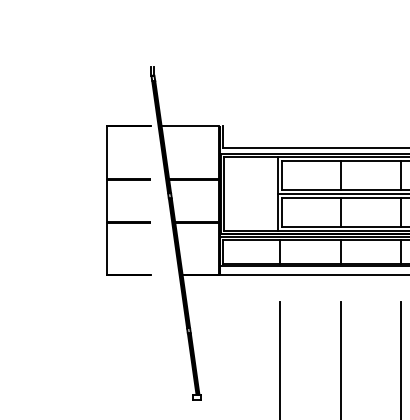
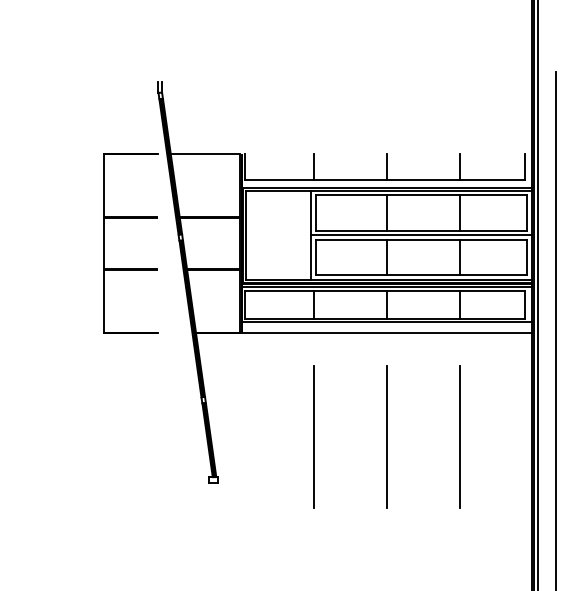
line: (280, 136) -> (313, 166), added
line: (340, 136) -> (386, 166), added
line: (401, 136) -> (459, 166), added

